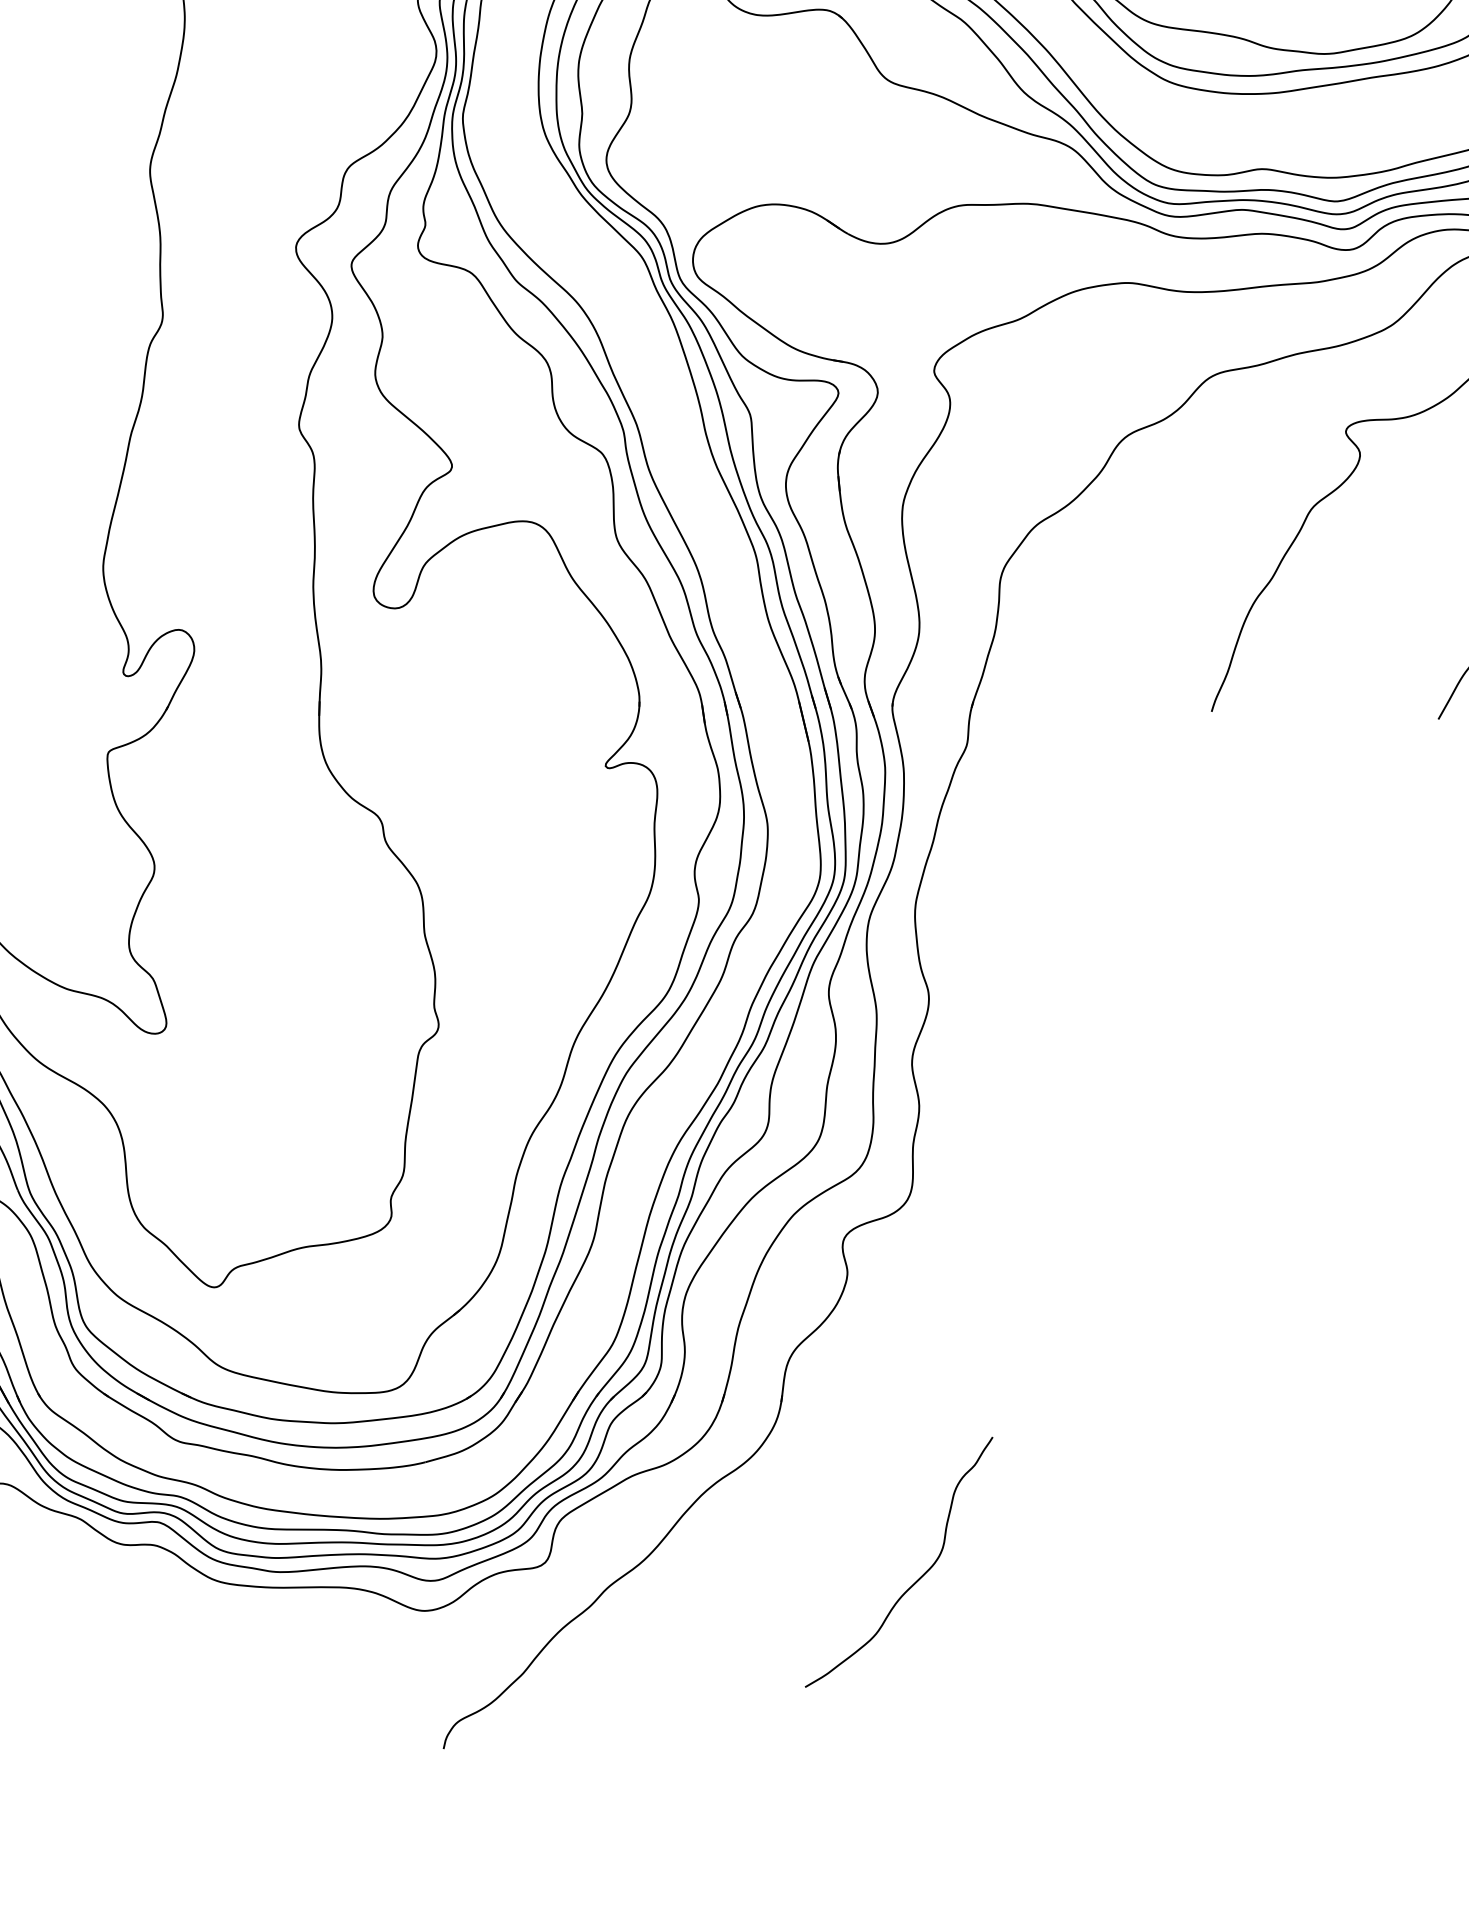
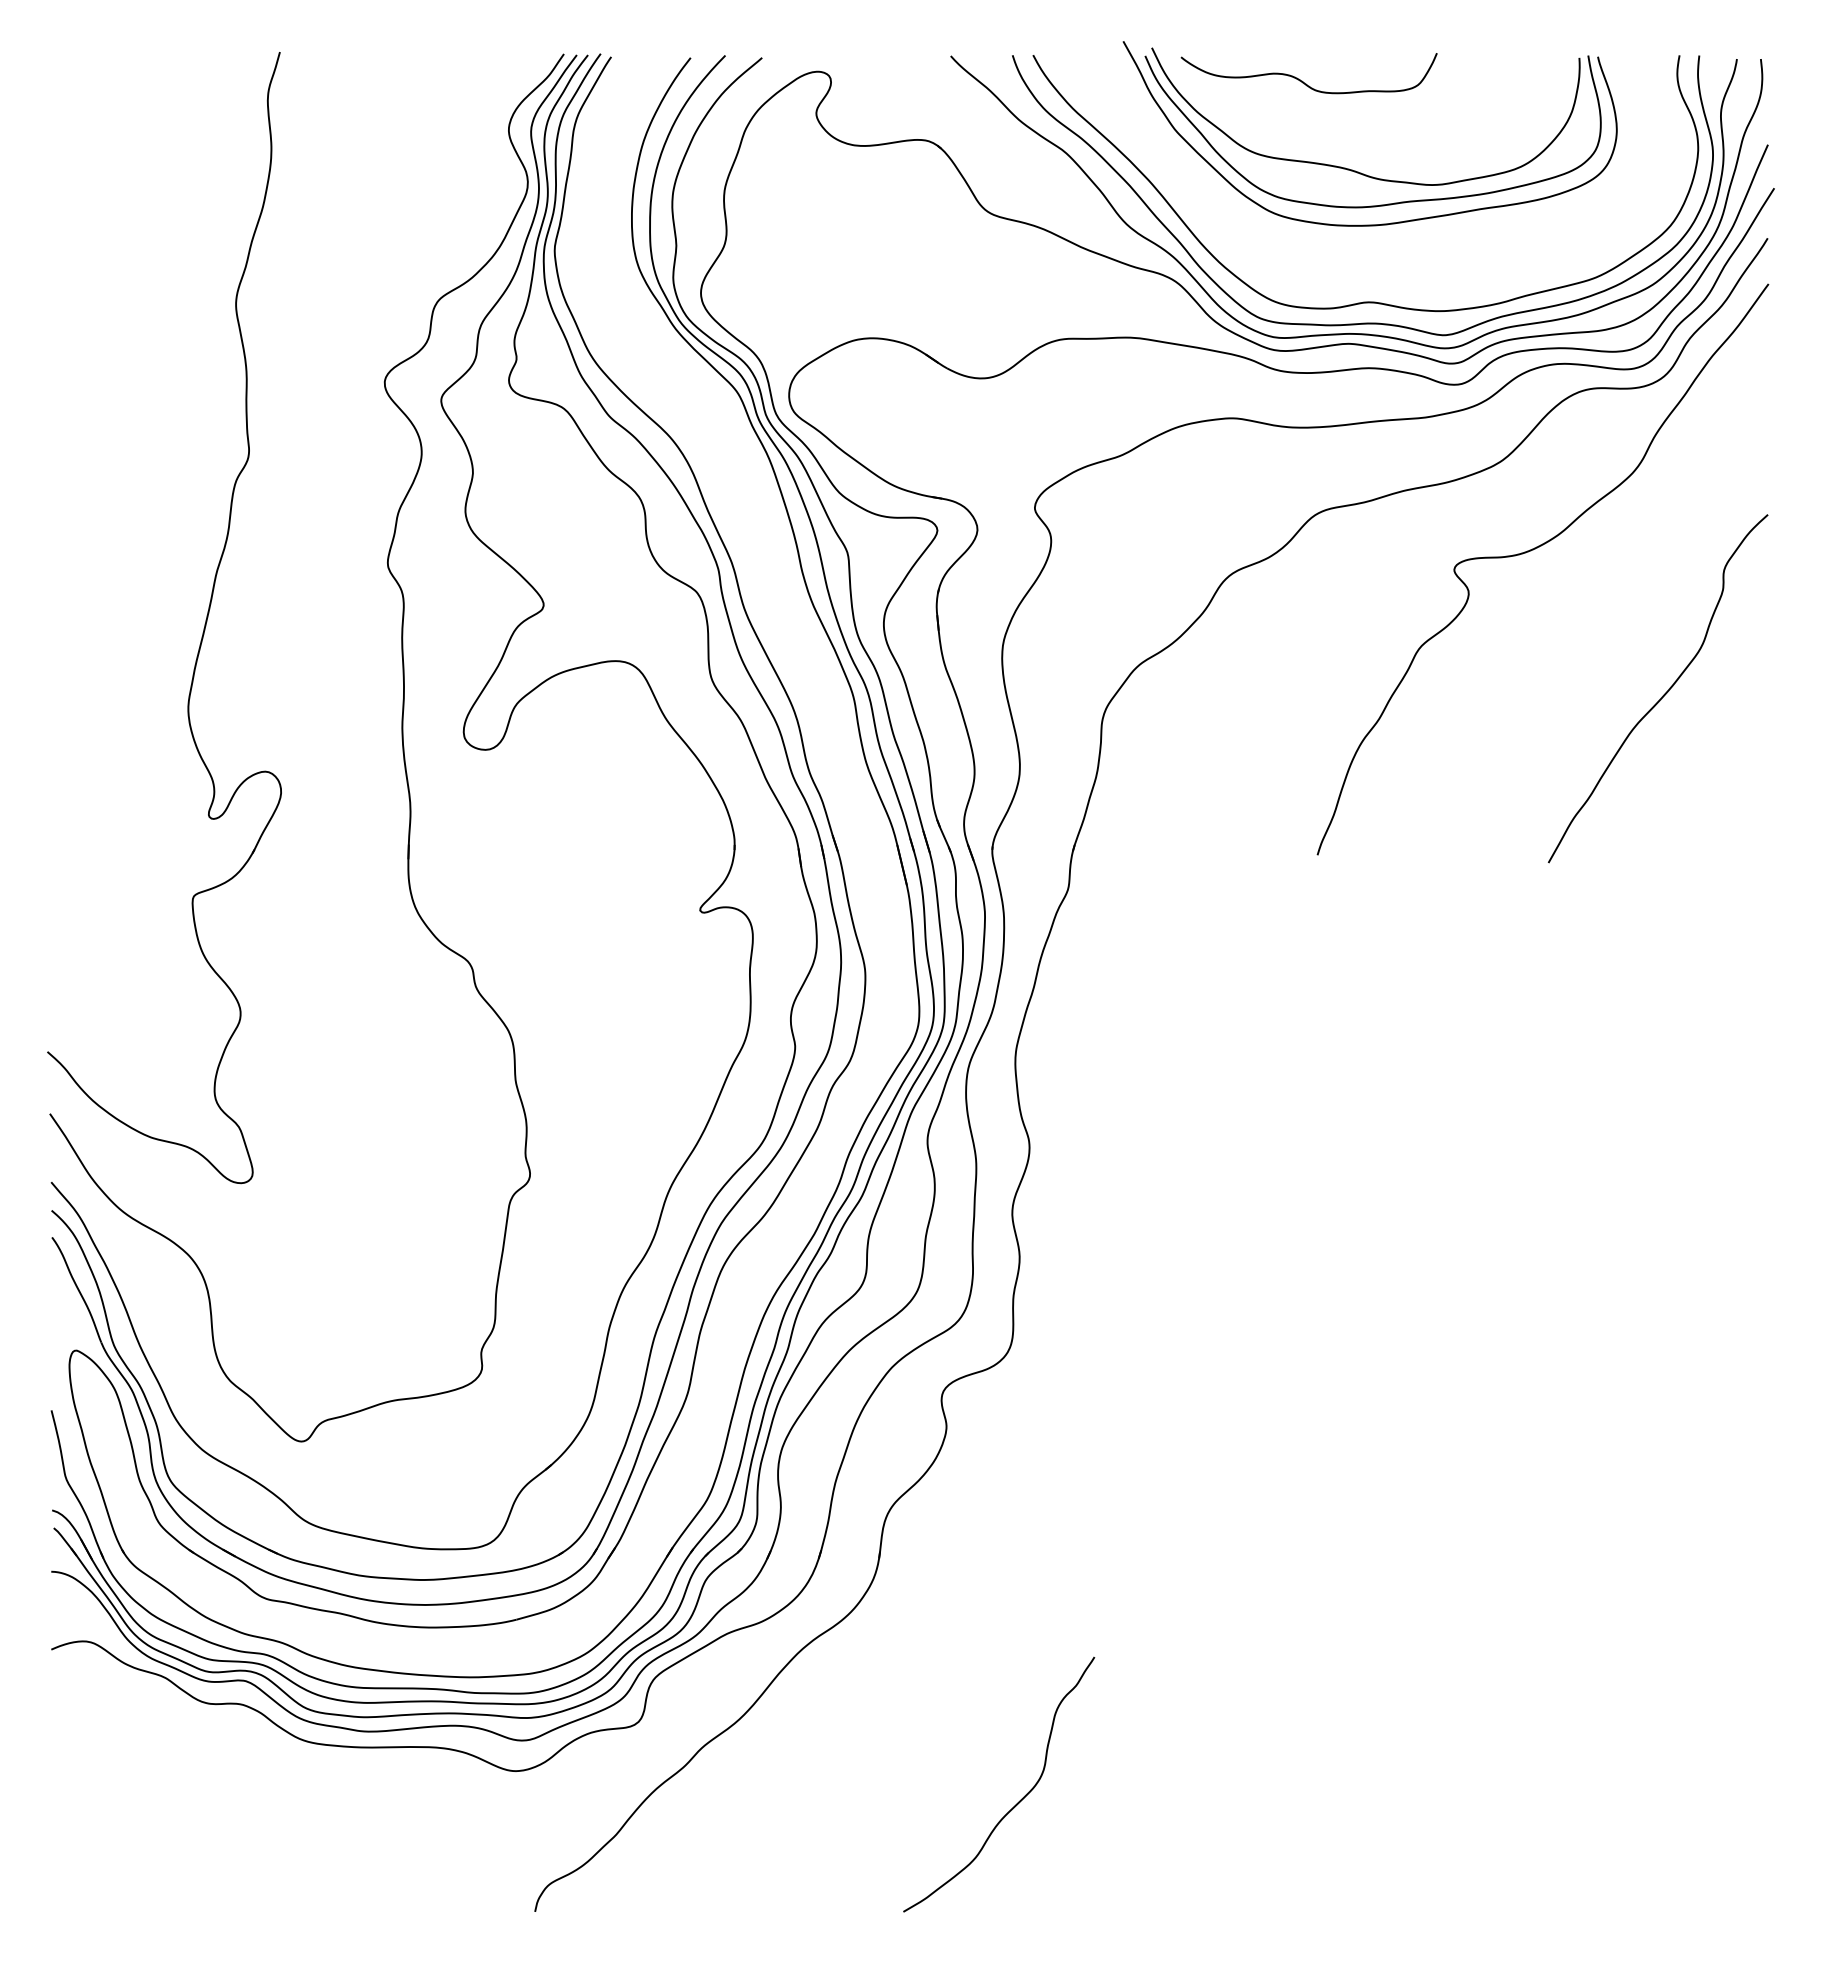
curve: (917, 1579) -> (1017, 1802), moved

